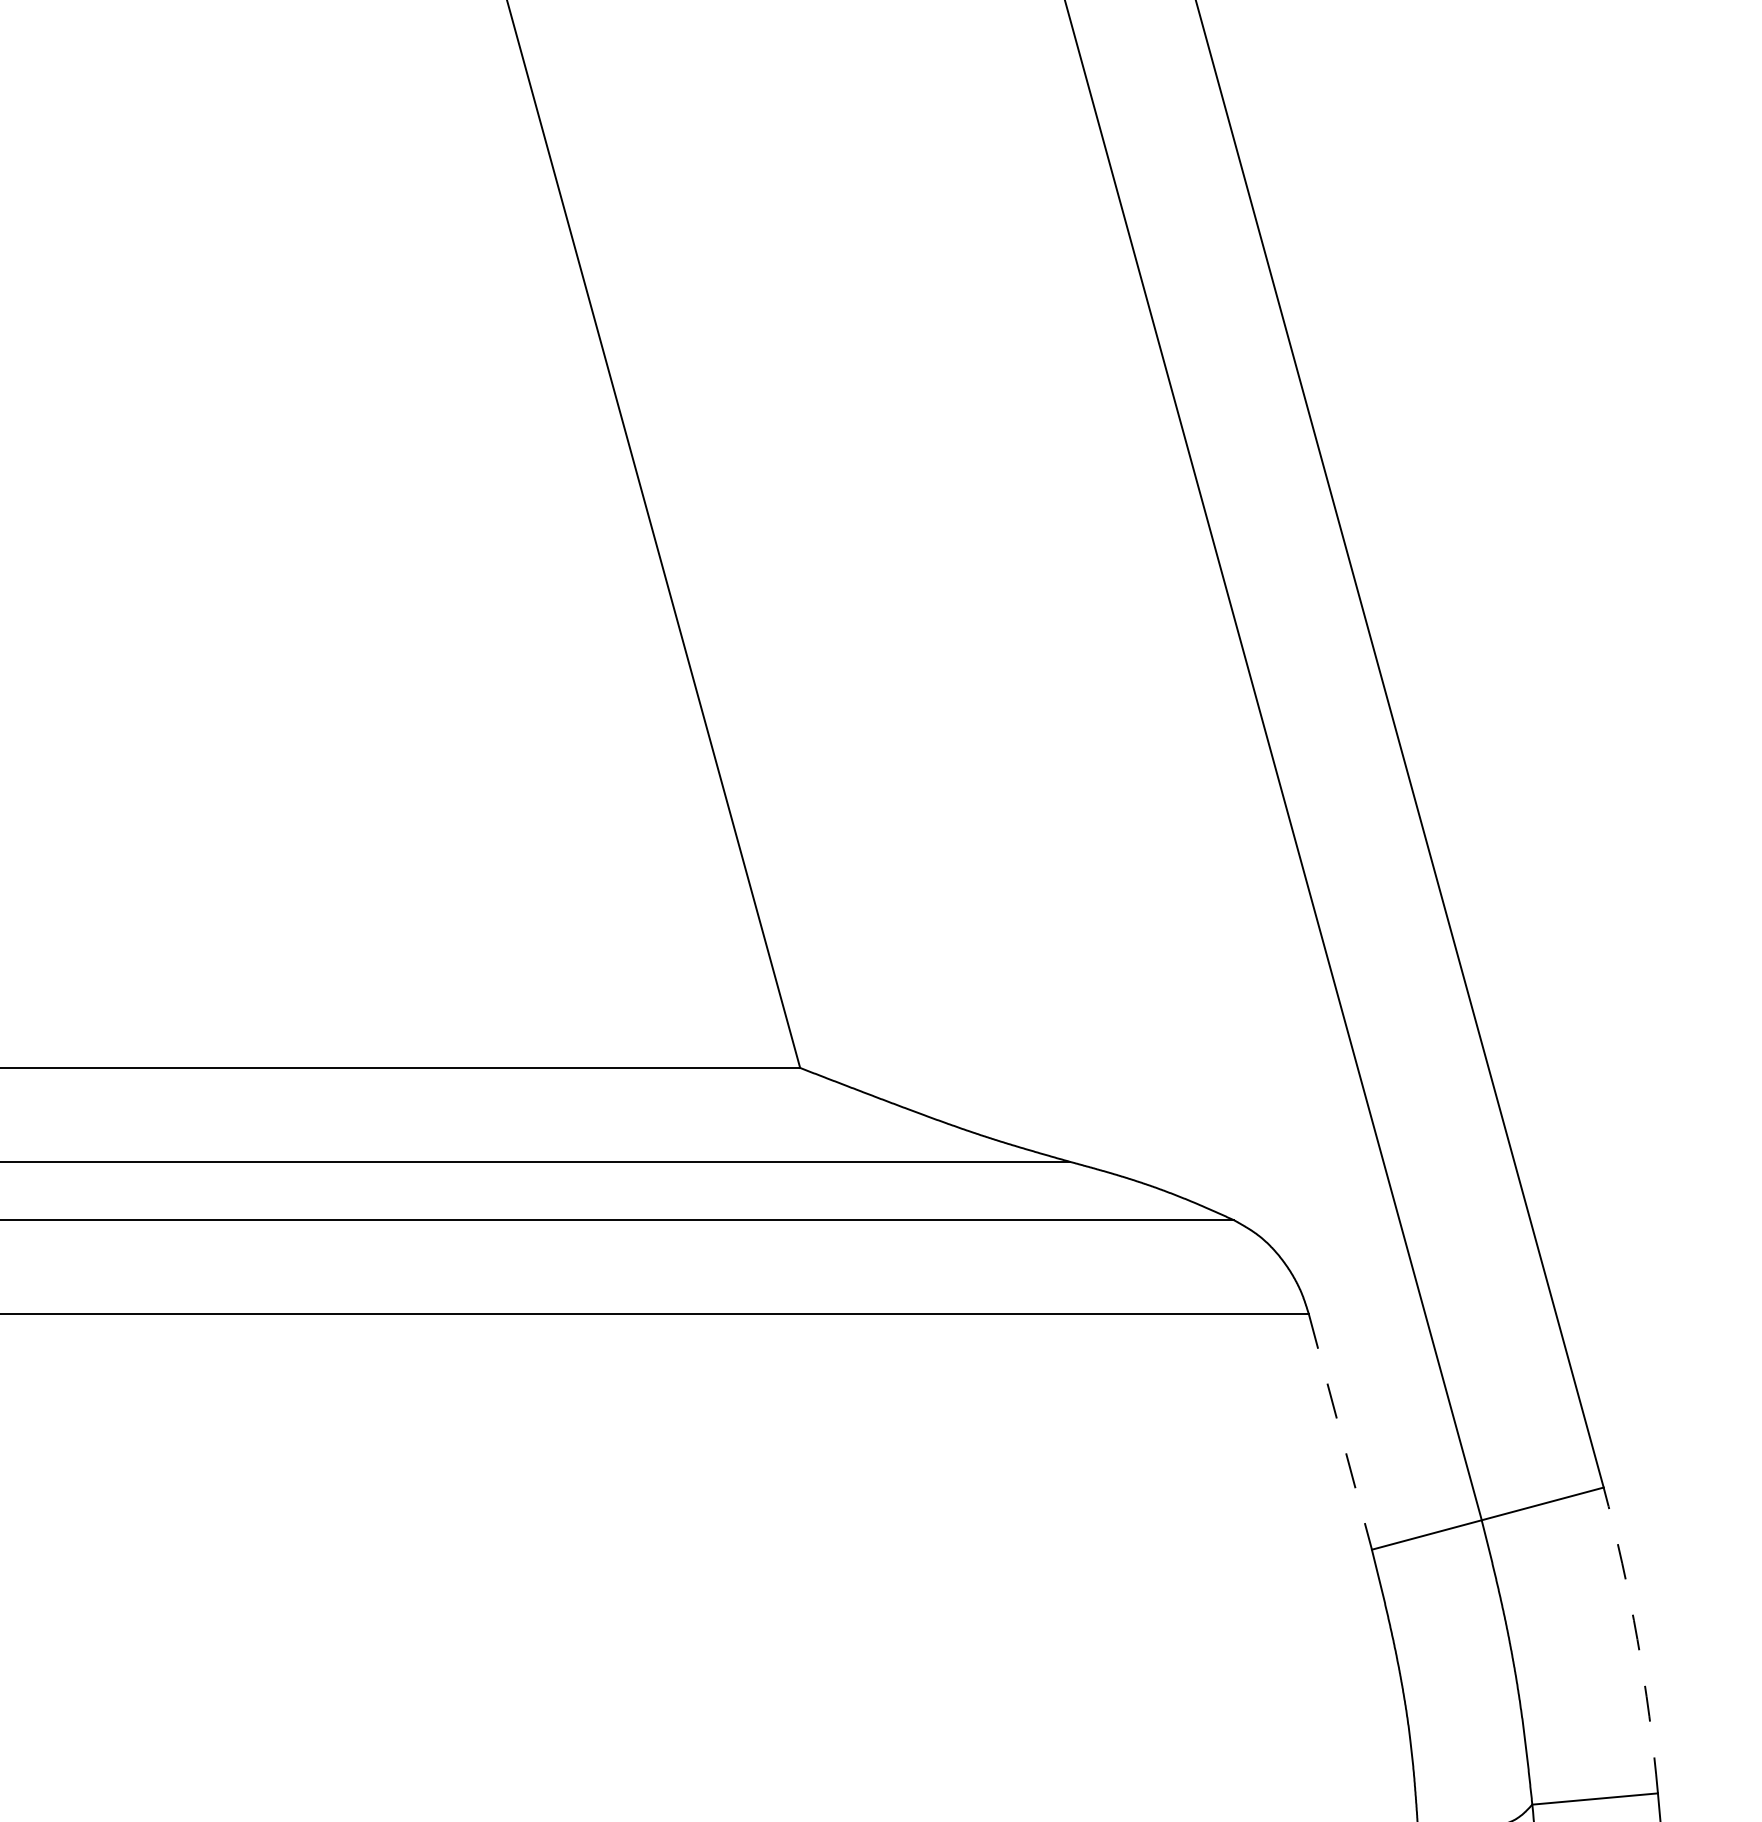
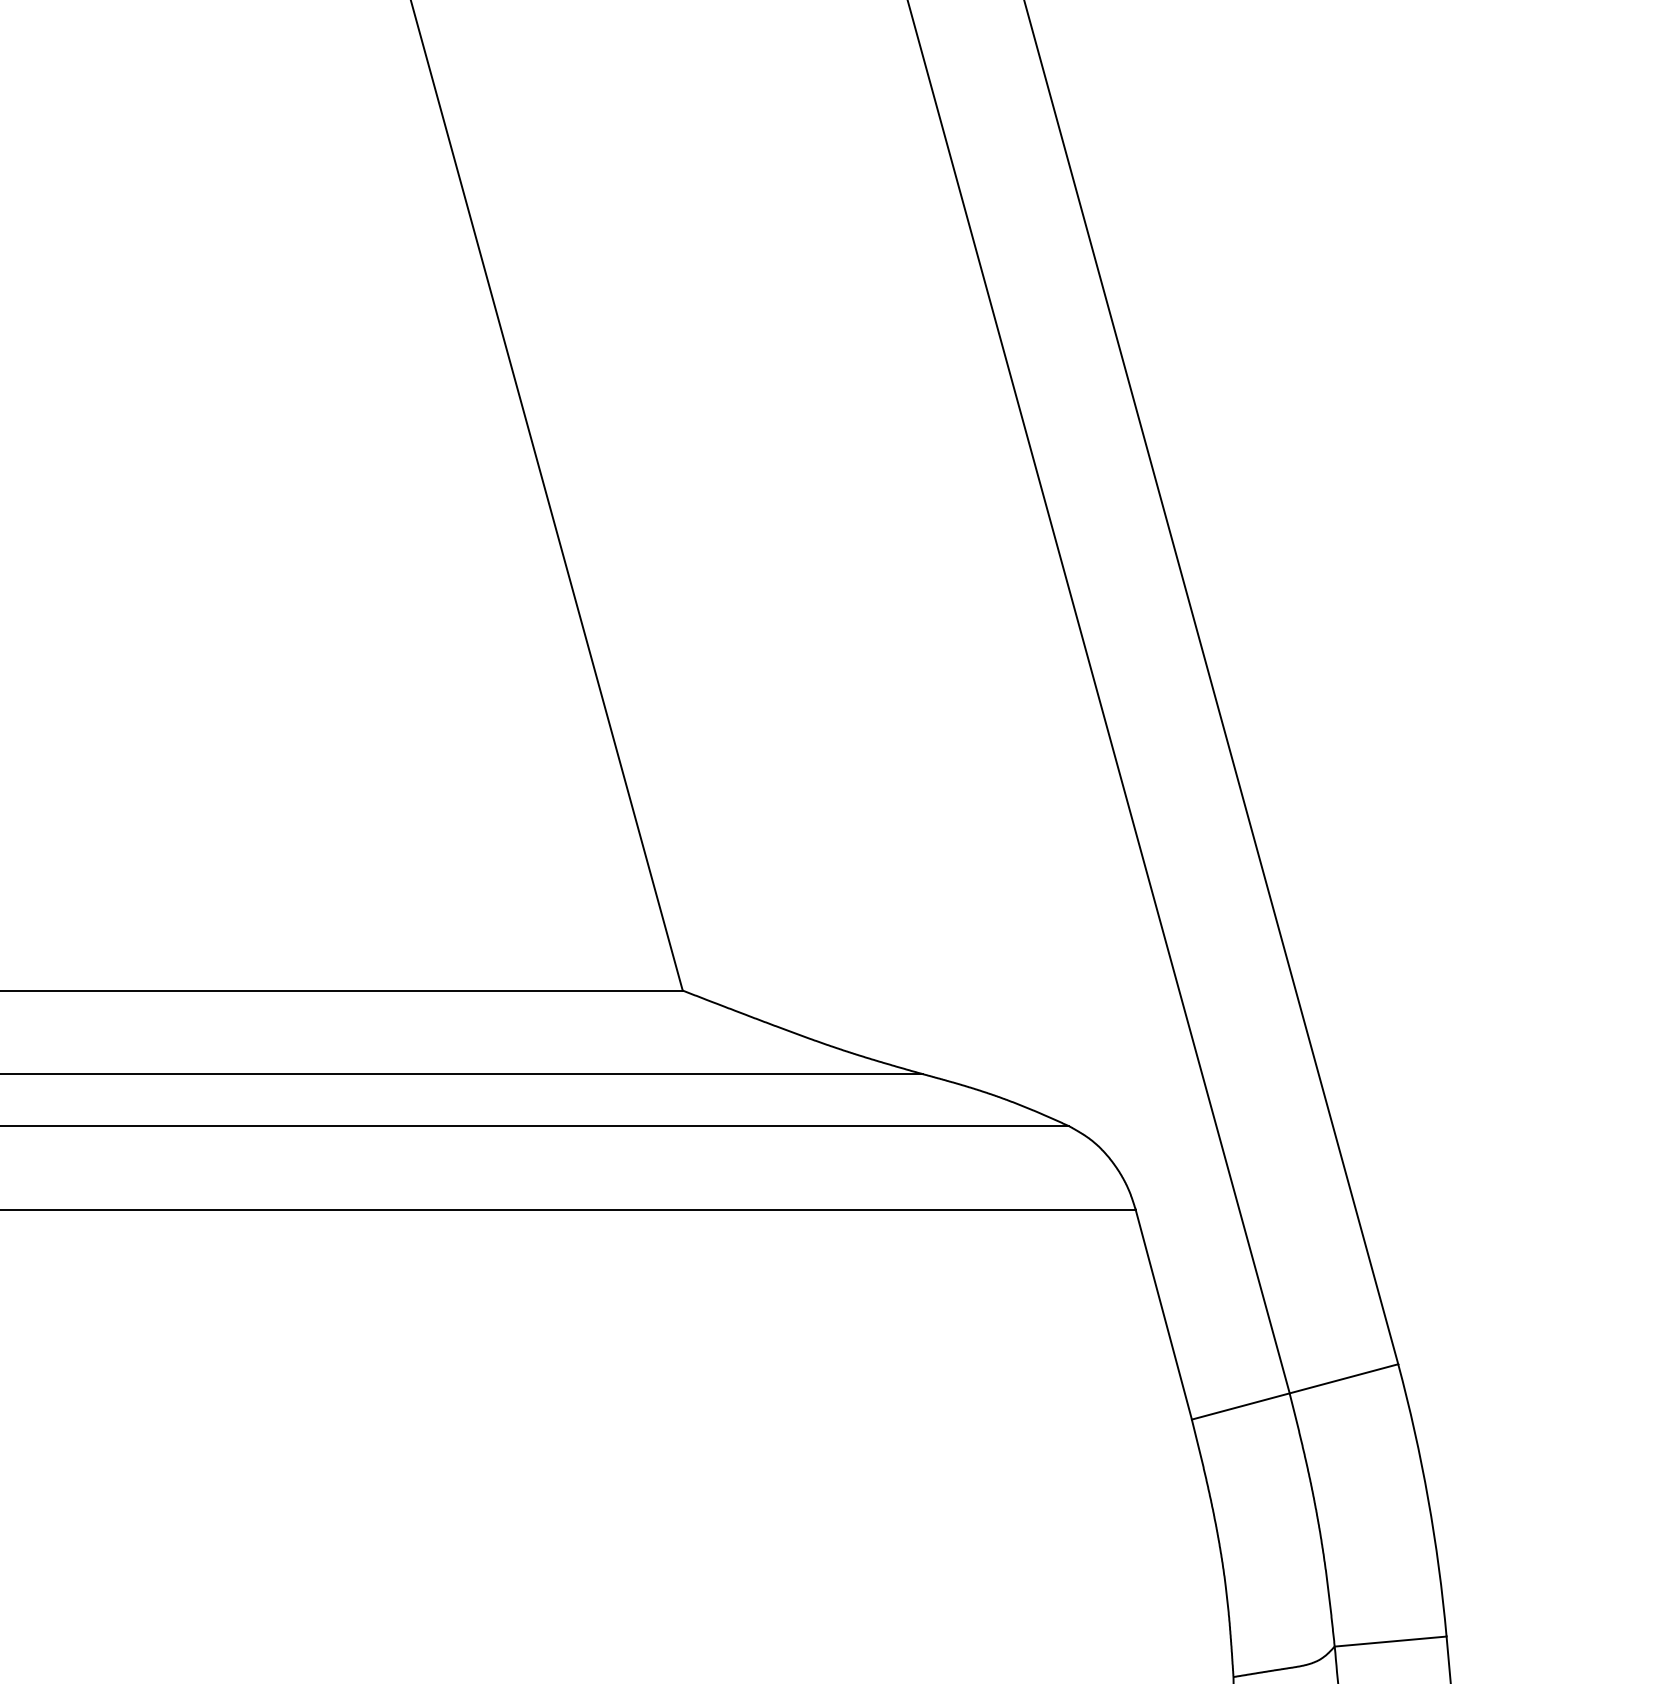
line: (1340, 1431) -> (1163, 1314), dashed -> solid
arc: (1637, 1639) -> (1428, 1499), dashed -> solid

